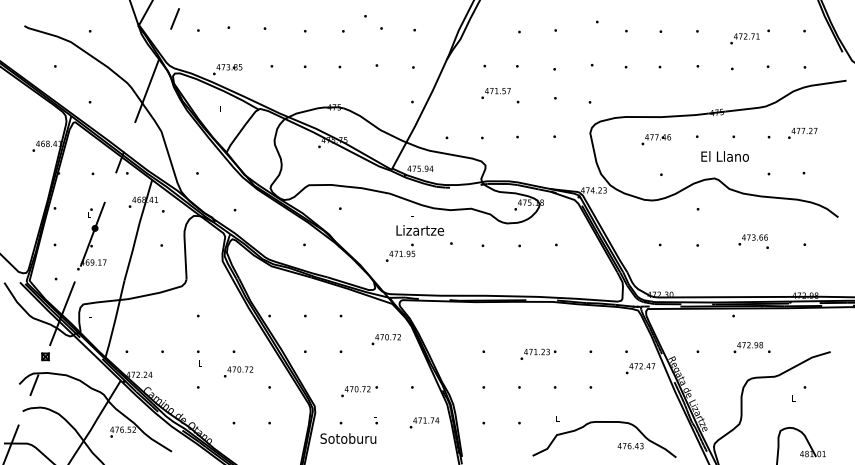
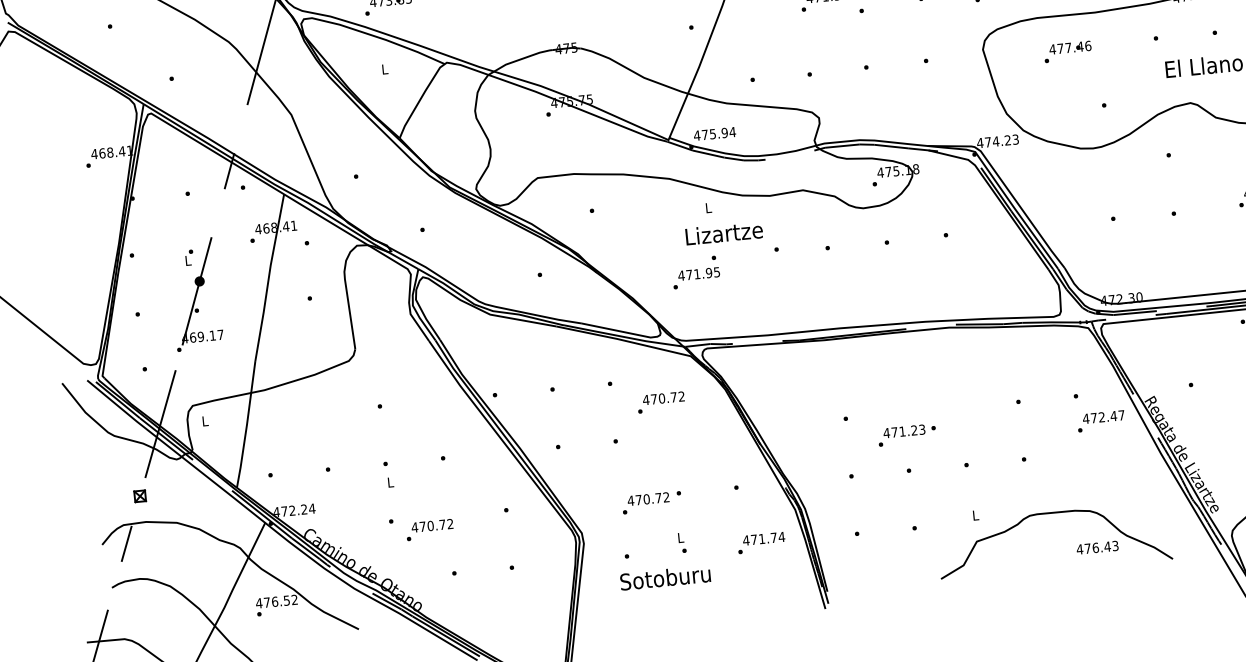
text: (656, 139) -> (1068, 51), moved
text: (385, 339) -> (659, 402), moved
text: (538, 353) -> (907, 433), moved
text: (238, 371) -> (429, 529), moved
text: (348, 438) -> (665, 577), moved

